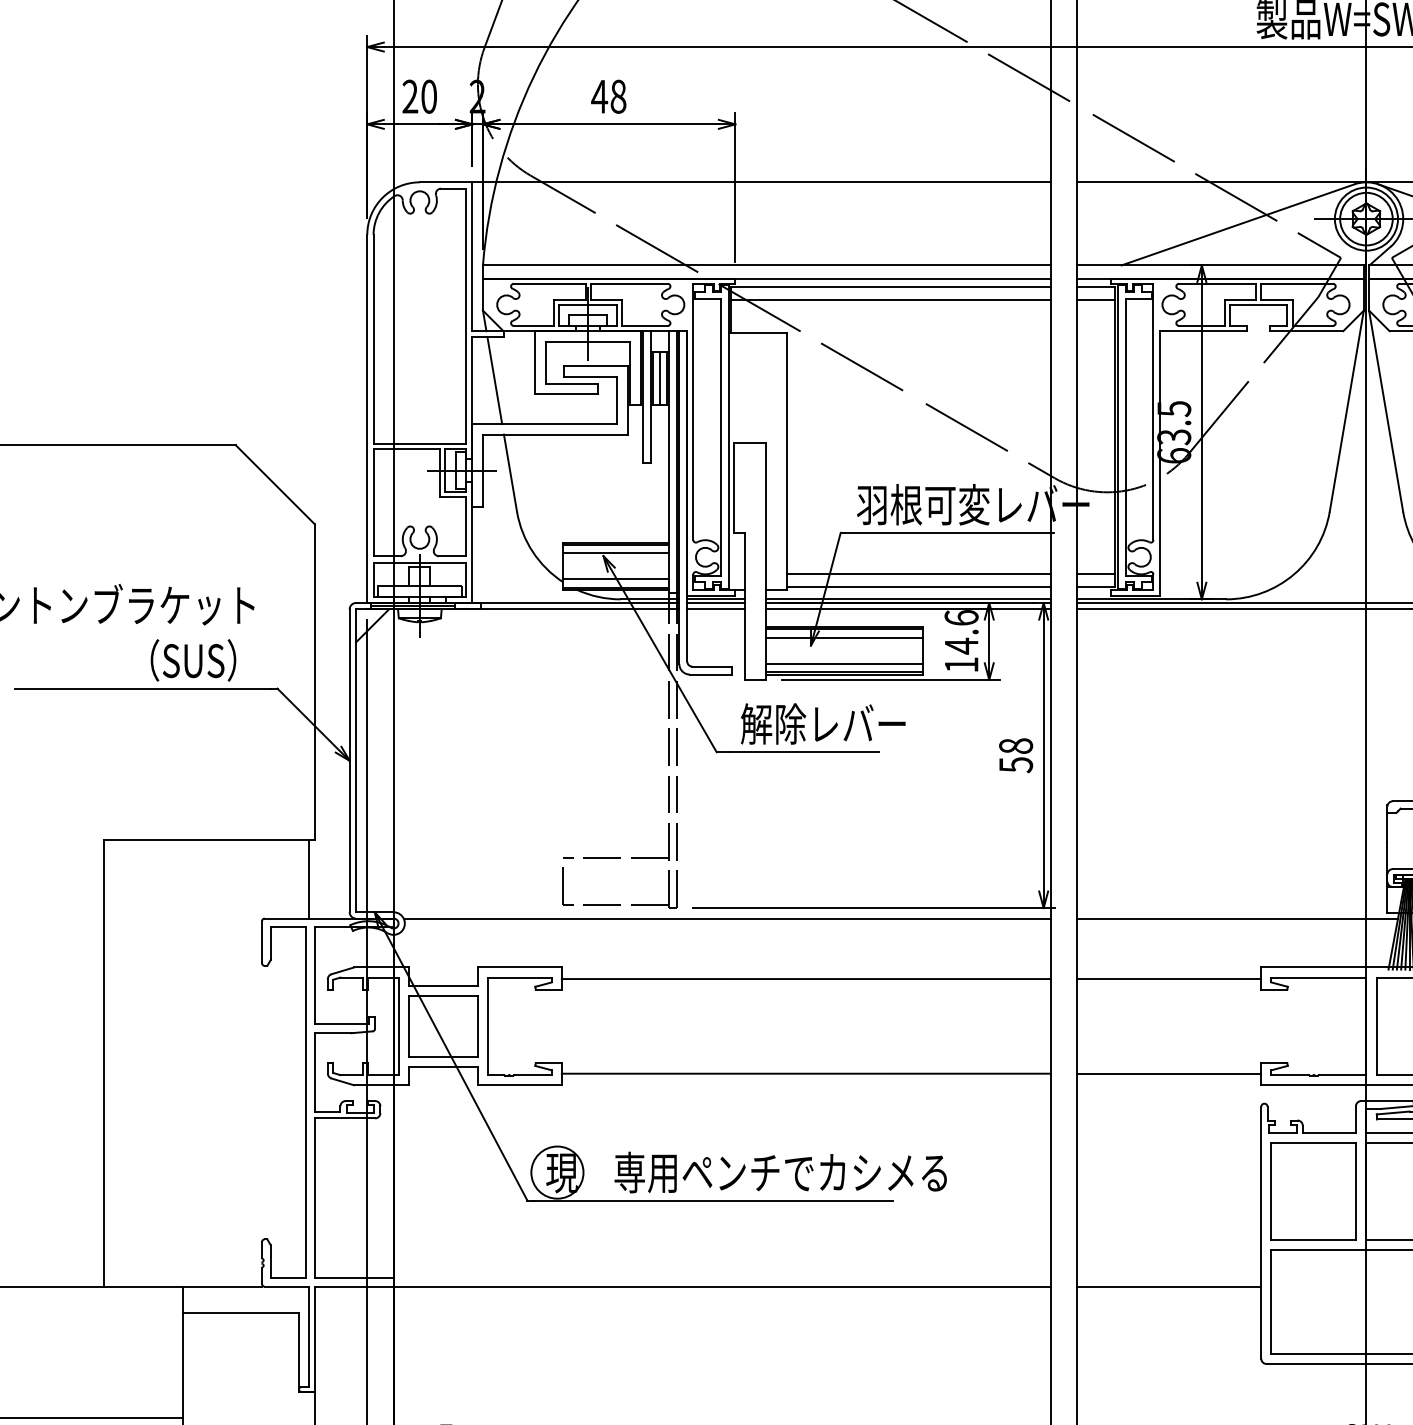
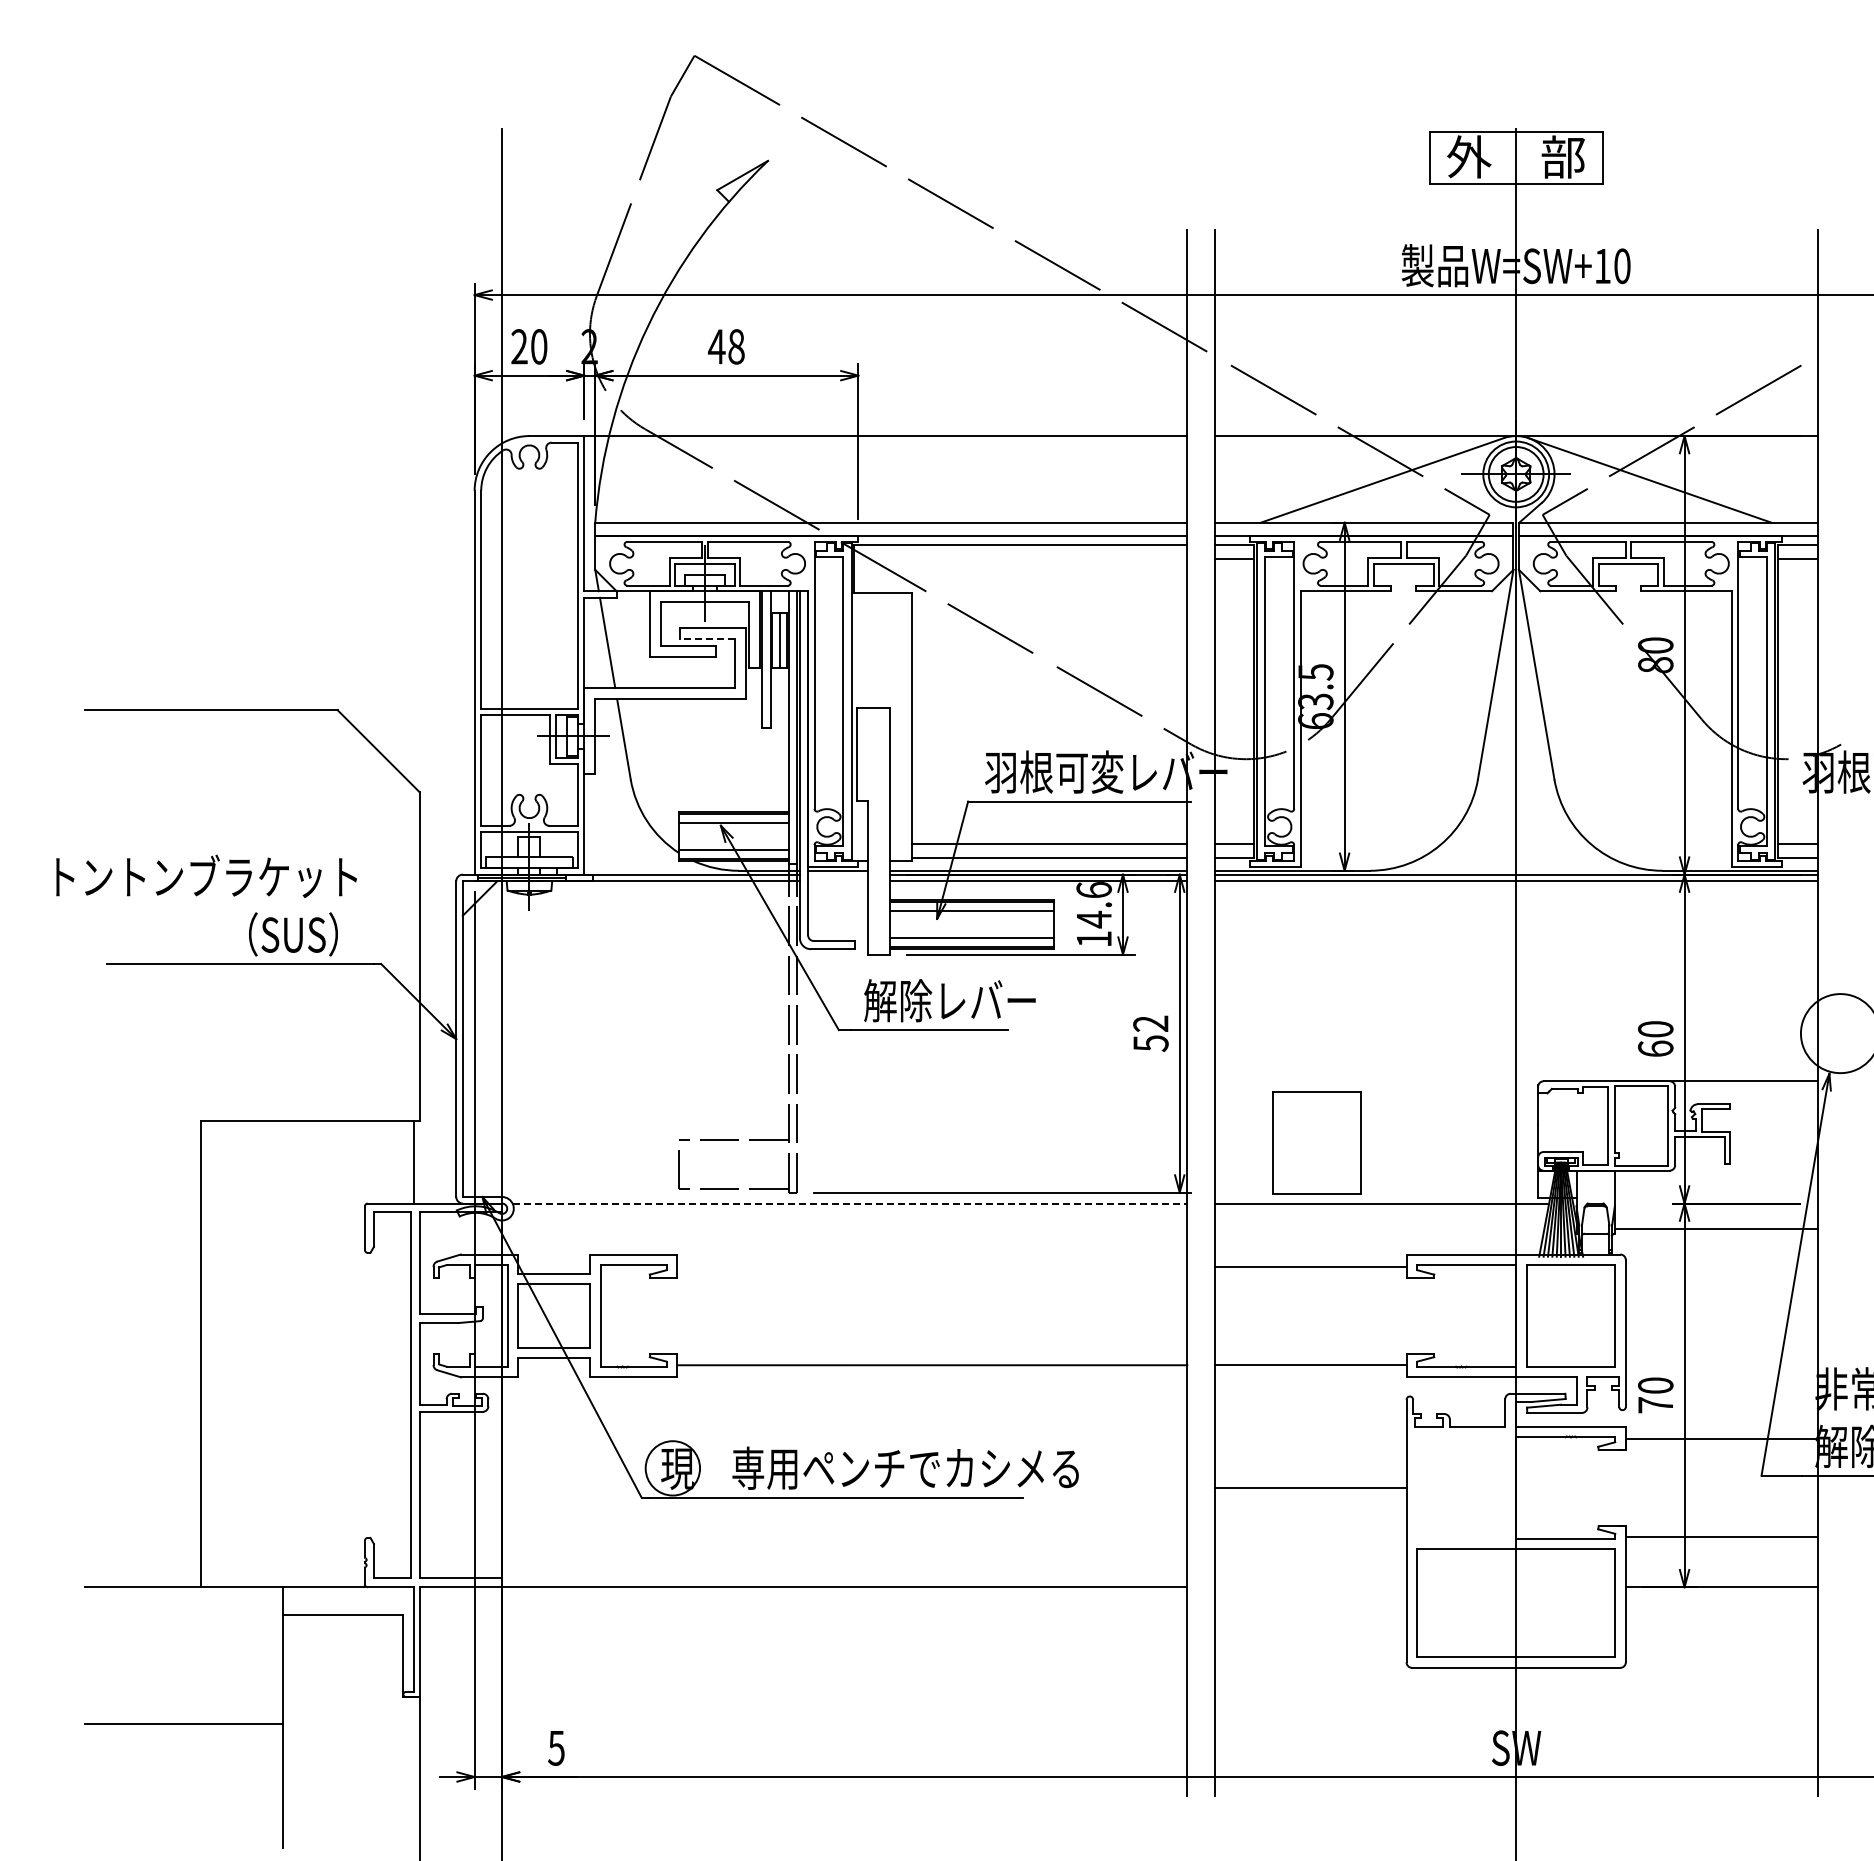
line: (890, 300) -> (1020, 559), removed
line: (590, 376) -> (707, 638), solid -> dashed
line: (715, 602) -> (837, 874), removed
line: (715, 609) -> (837, 881), removed
text: (1015, 745) -> (1150, 1023), 58 -> 52
line: (727, 918) -> (850, 1203), solid -> dashed
line: (806, 978) -> (932, 1266), removed
part: (1313, 1190) -> (1316, 1142), moved
line: (1169, 1286) -> (1310, 1488), moved

